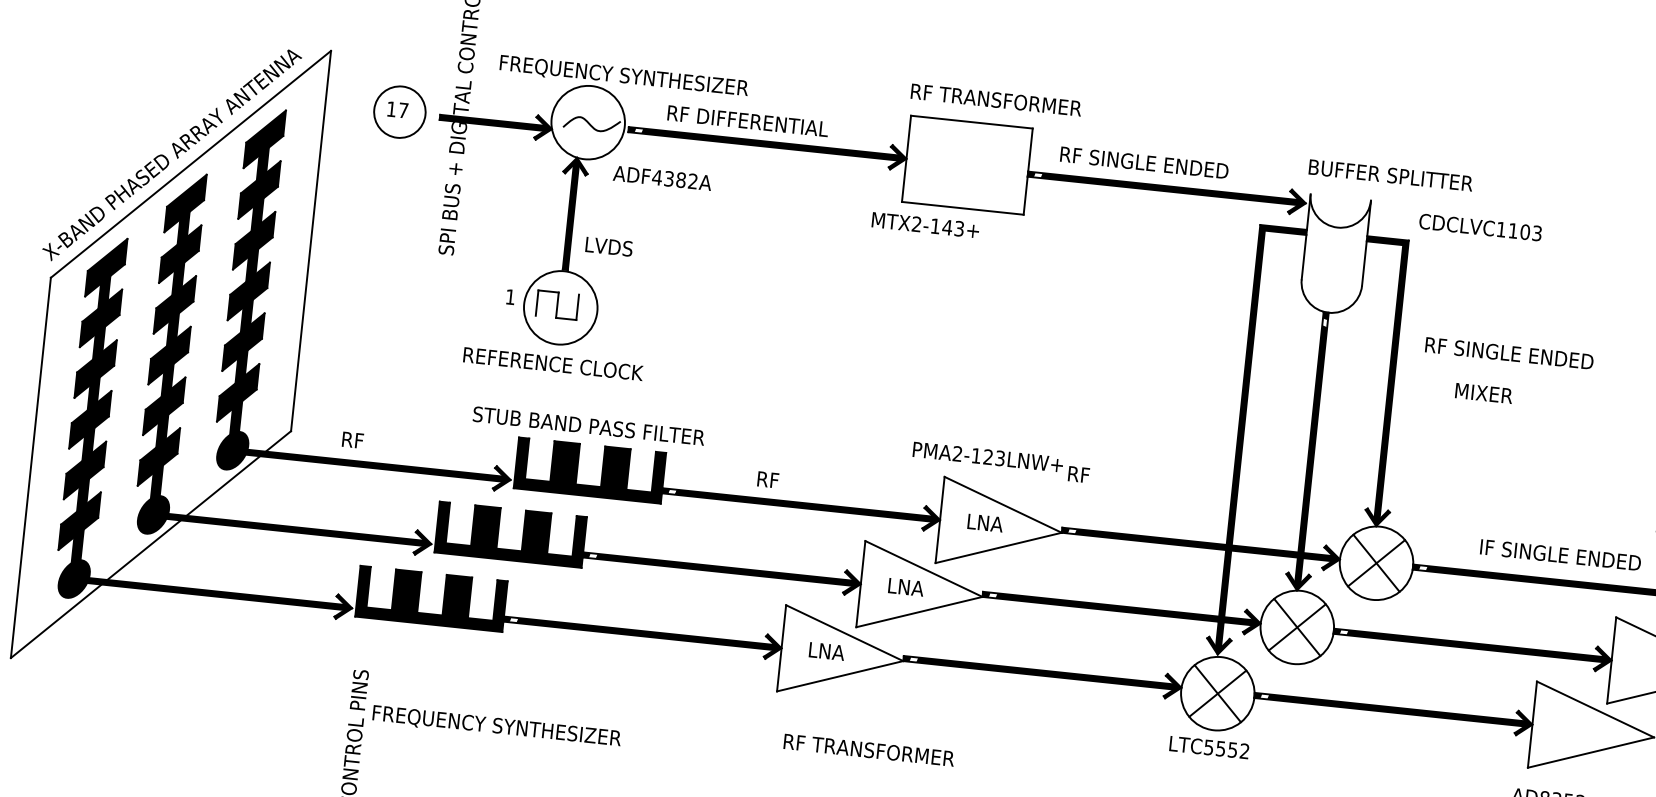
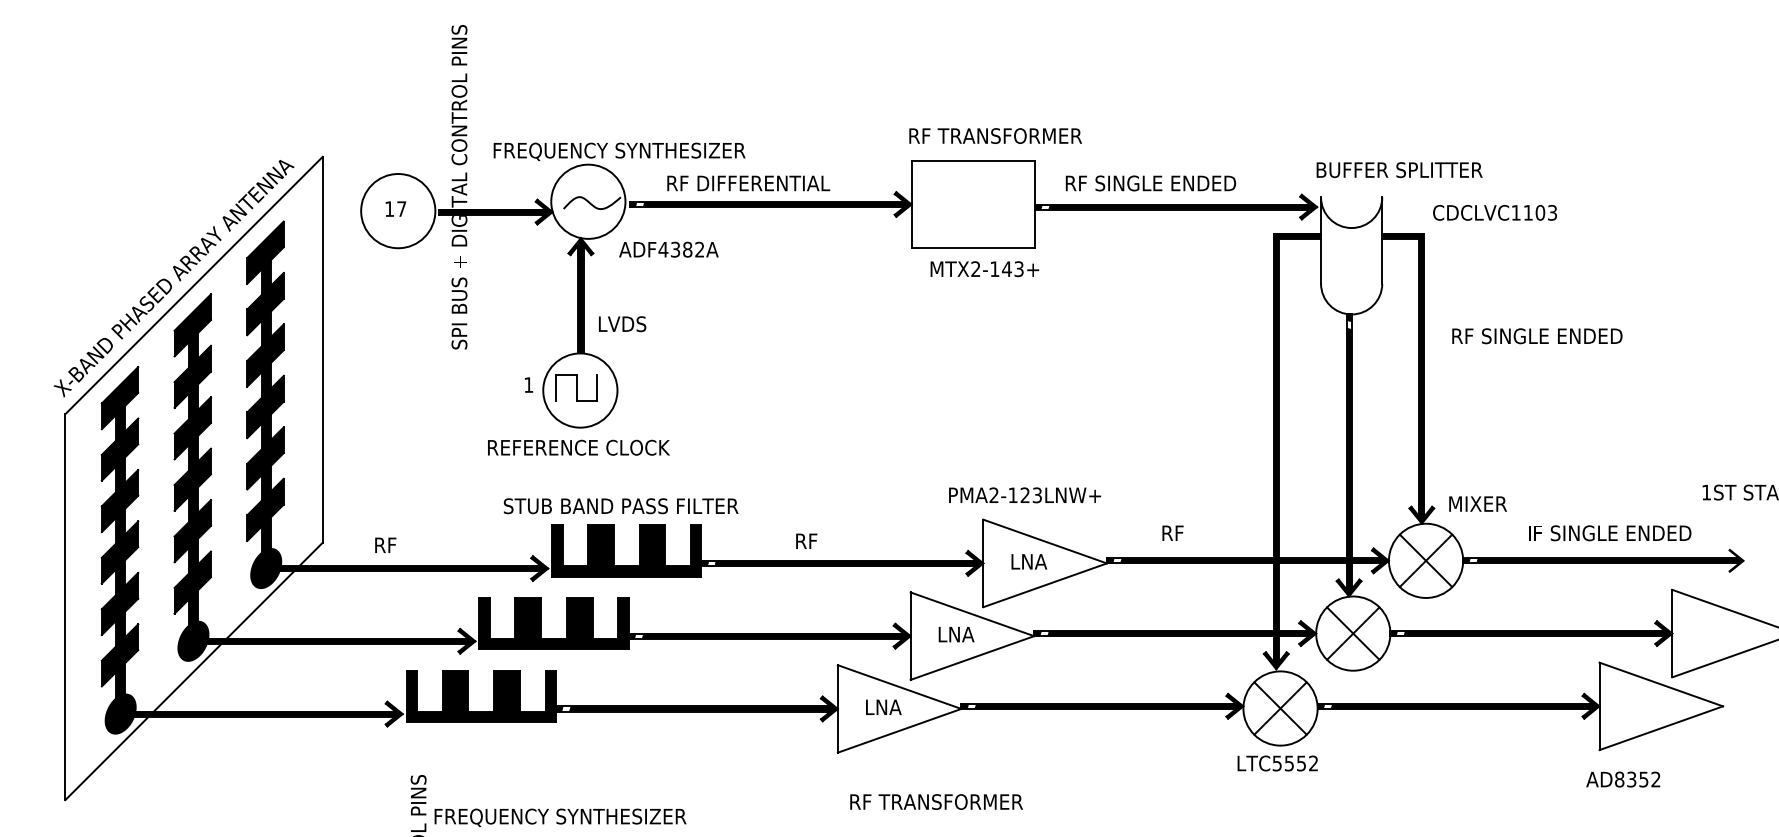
circle: (400, 112) -> (398, 211), size x1.43
text: (925, 225) -> (984, 269), moved
text: (1483, 392) -> (1477, 503), moved
text: (1078, 473) -> (1172, 532), moved

